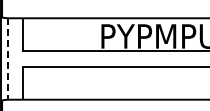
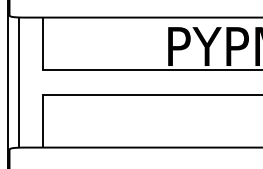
line: (7, 58) -> (18, 81), dashed -> solid

